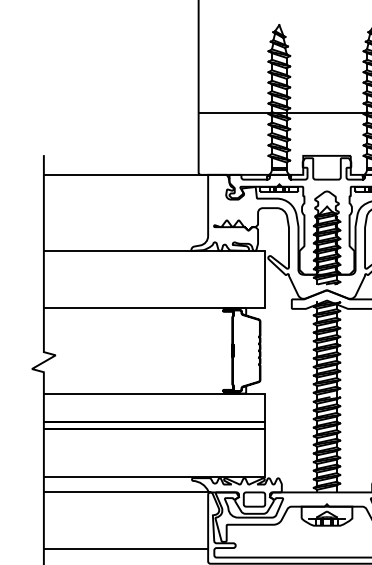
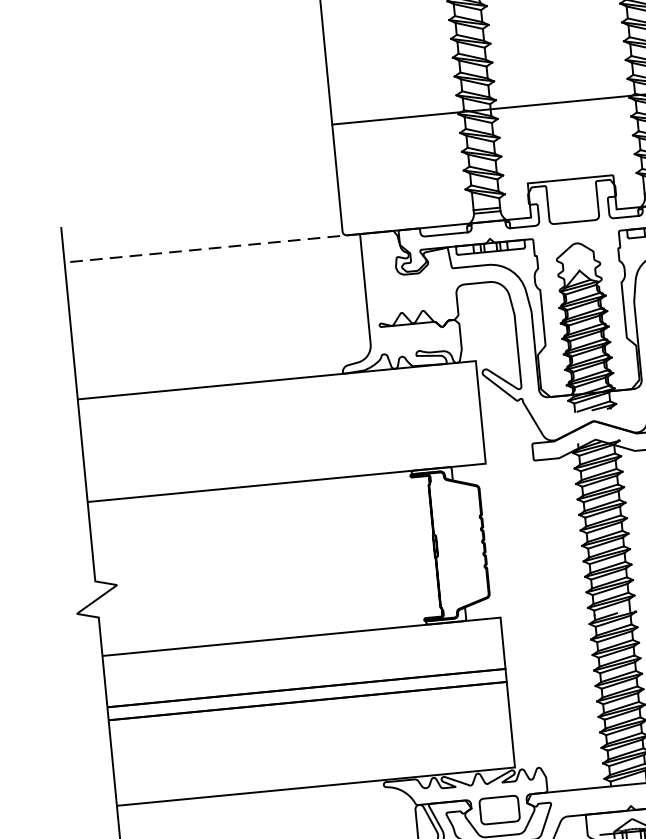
line: (125, 174) -> (211, 247), solid -> dashed
line: (126, 492) -> (268, 819), removed

